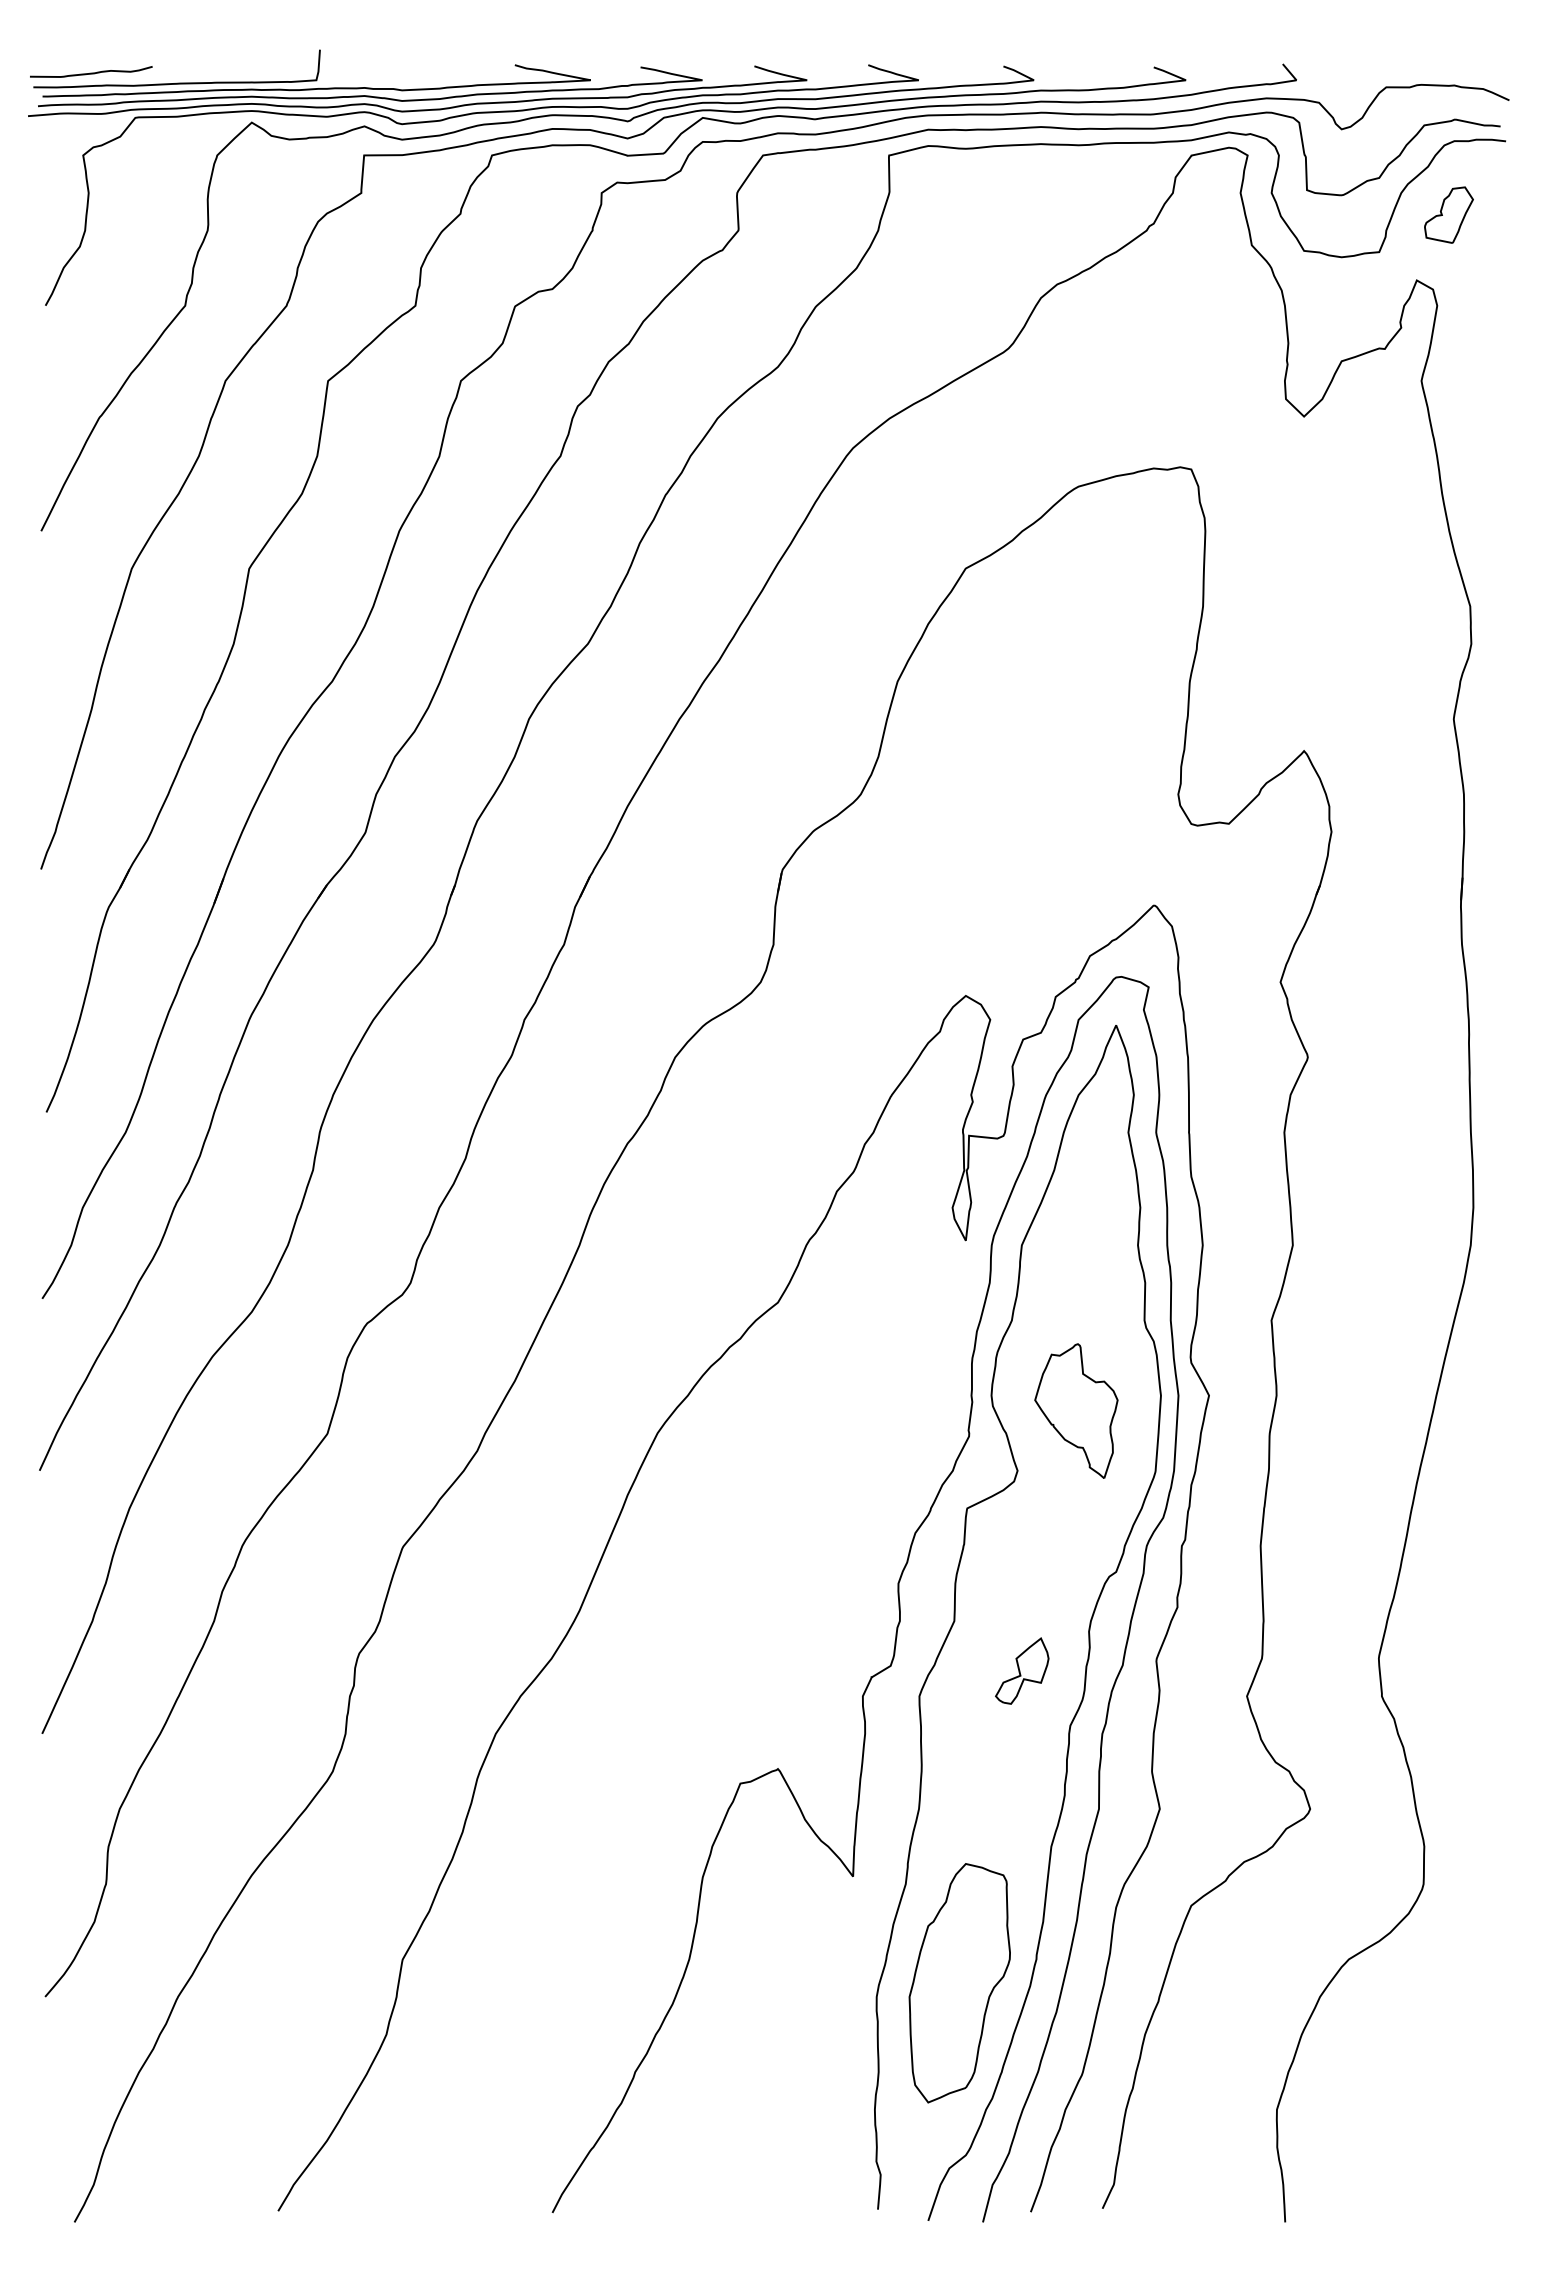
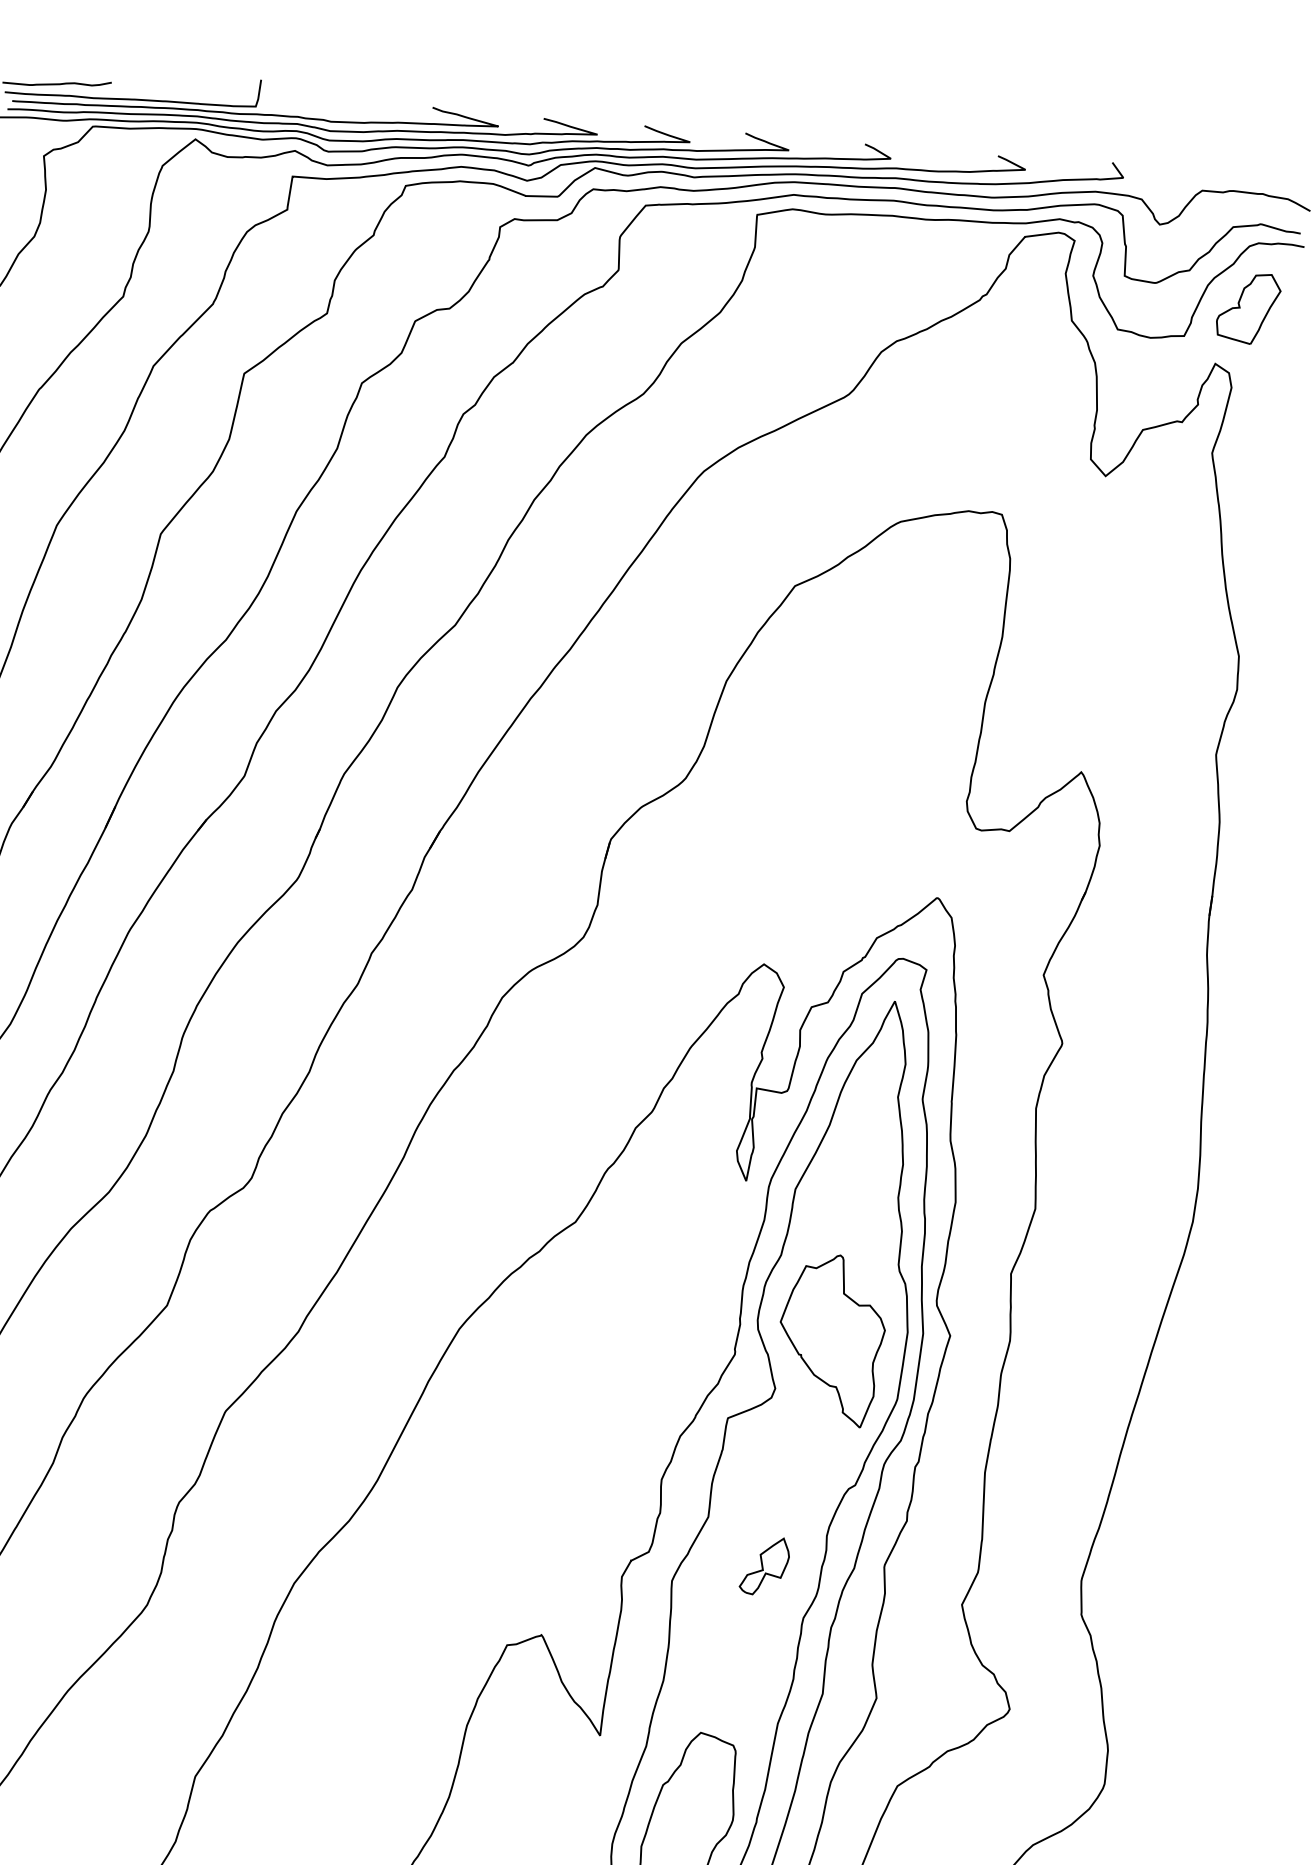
part: (1448, 214) -> (1248, 307), size x1.43
part: (1076, 1410) -> (831, 1339), size x1.43

